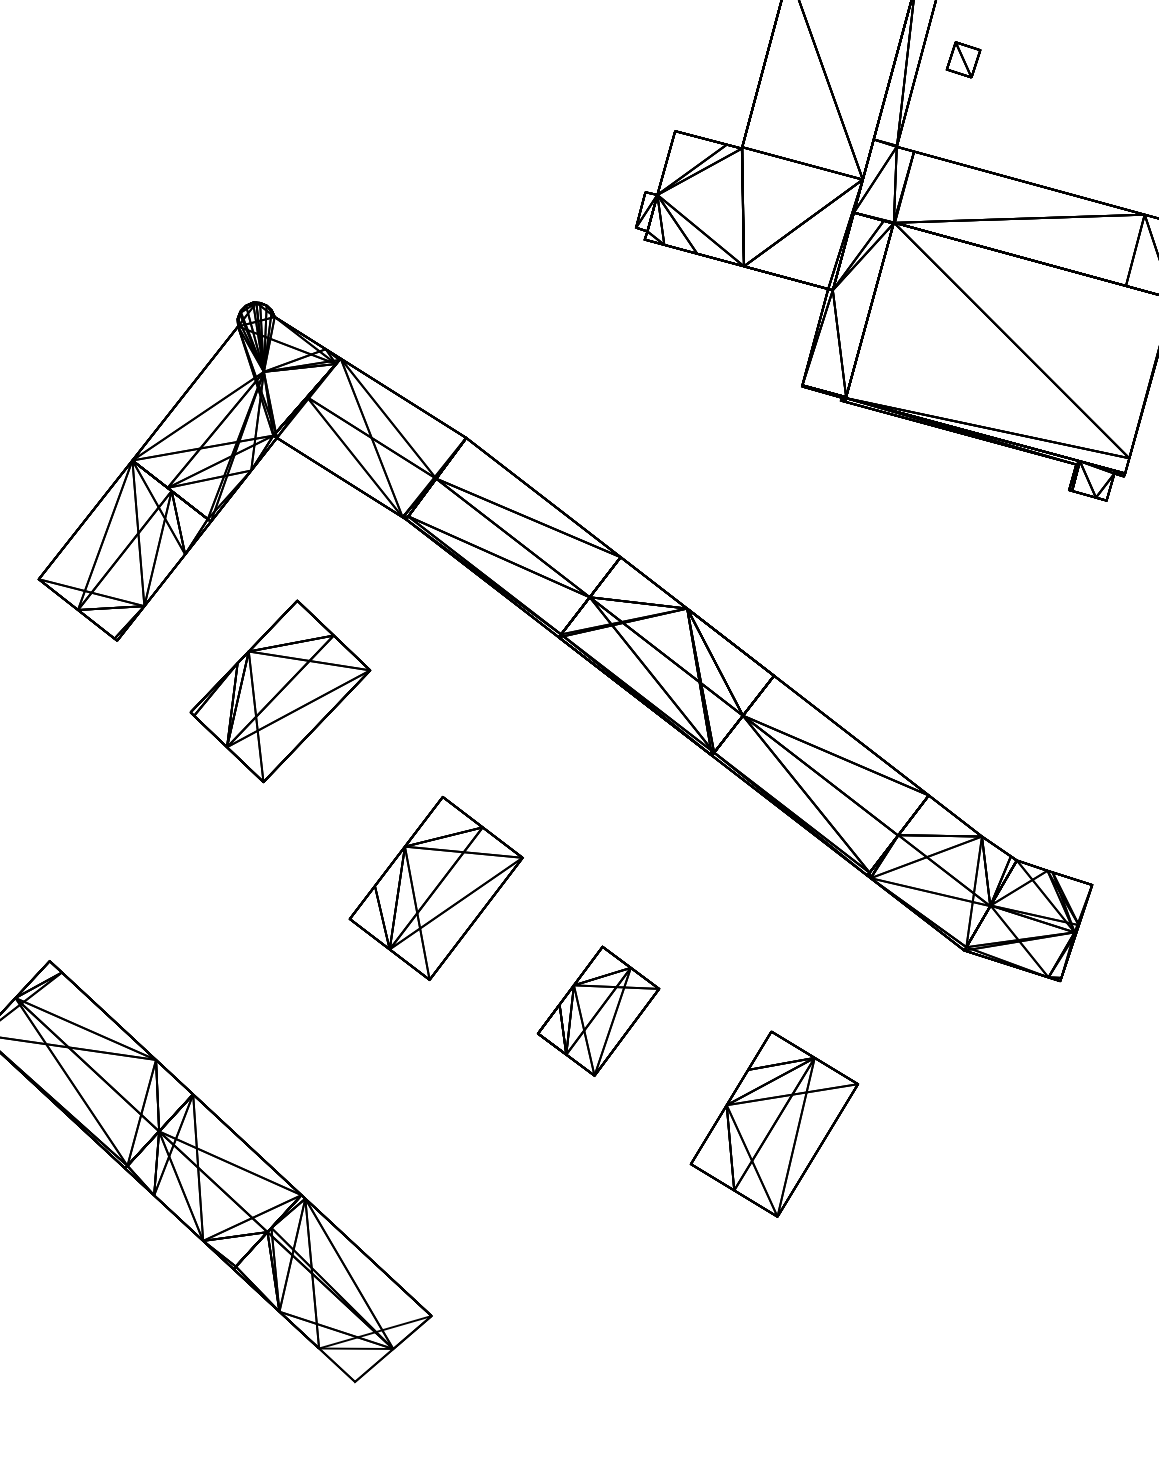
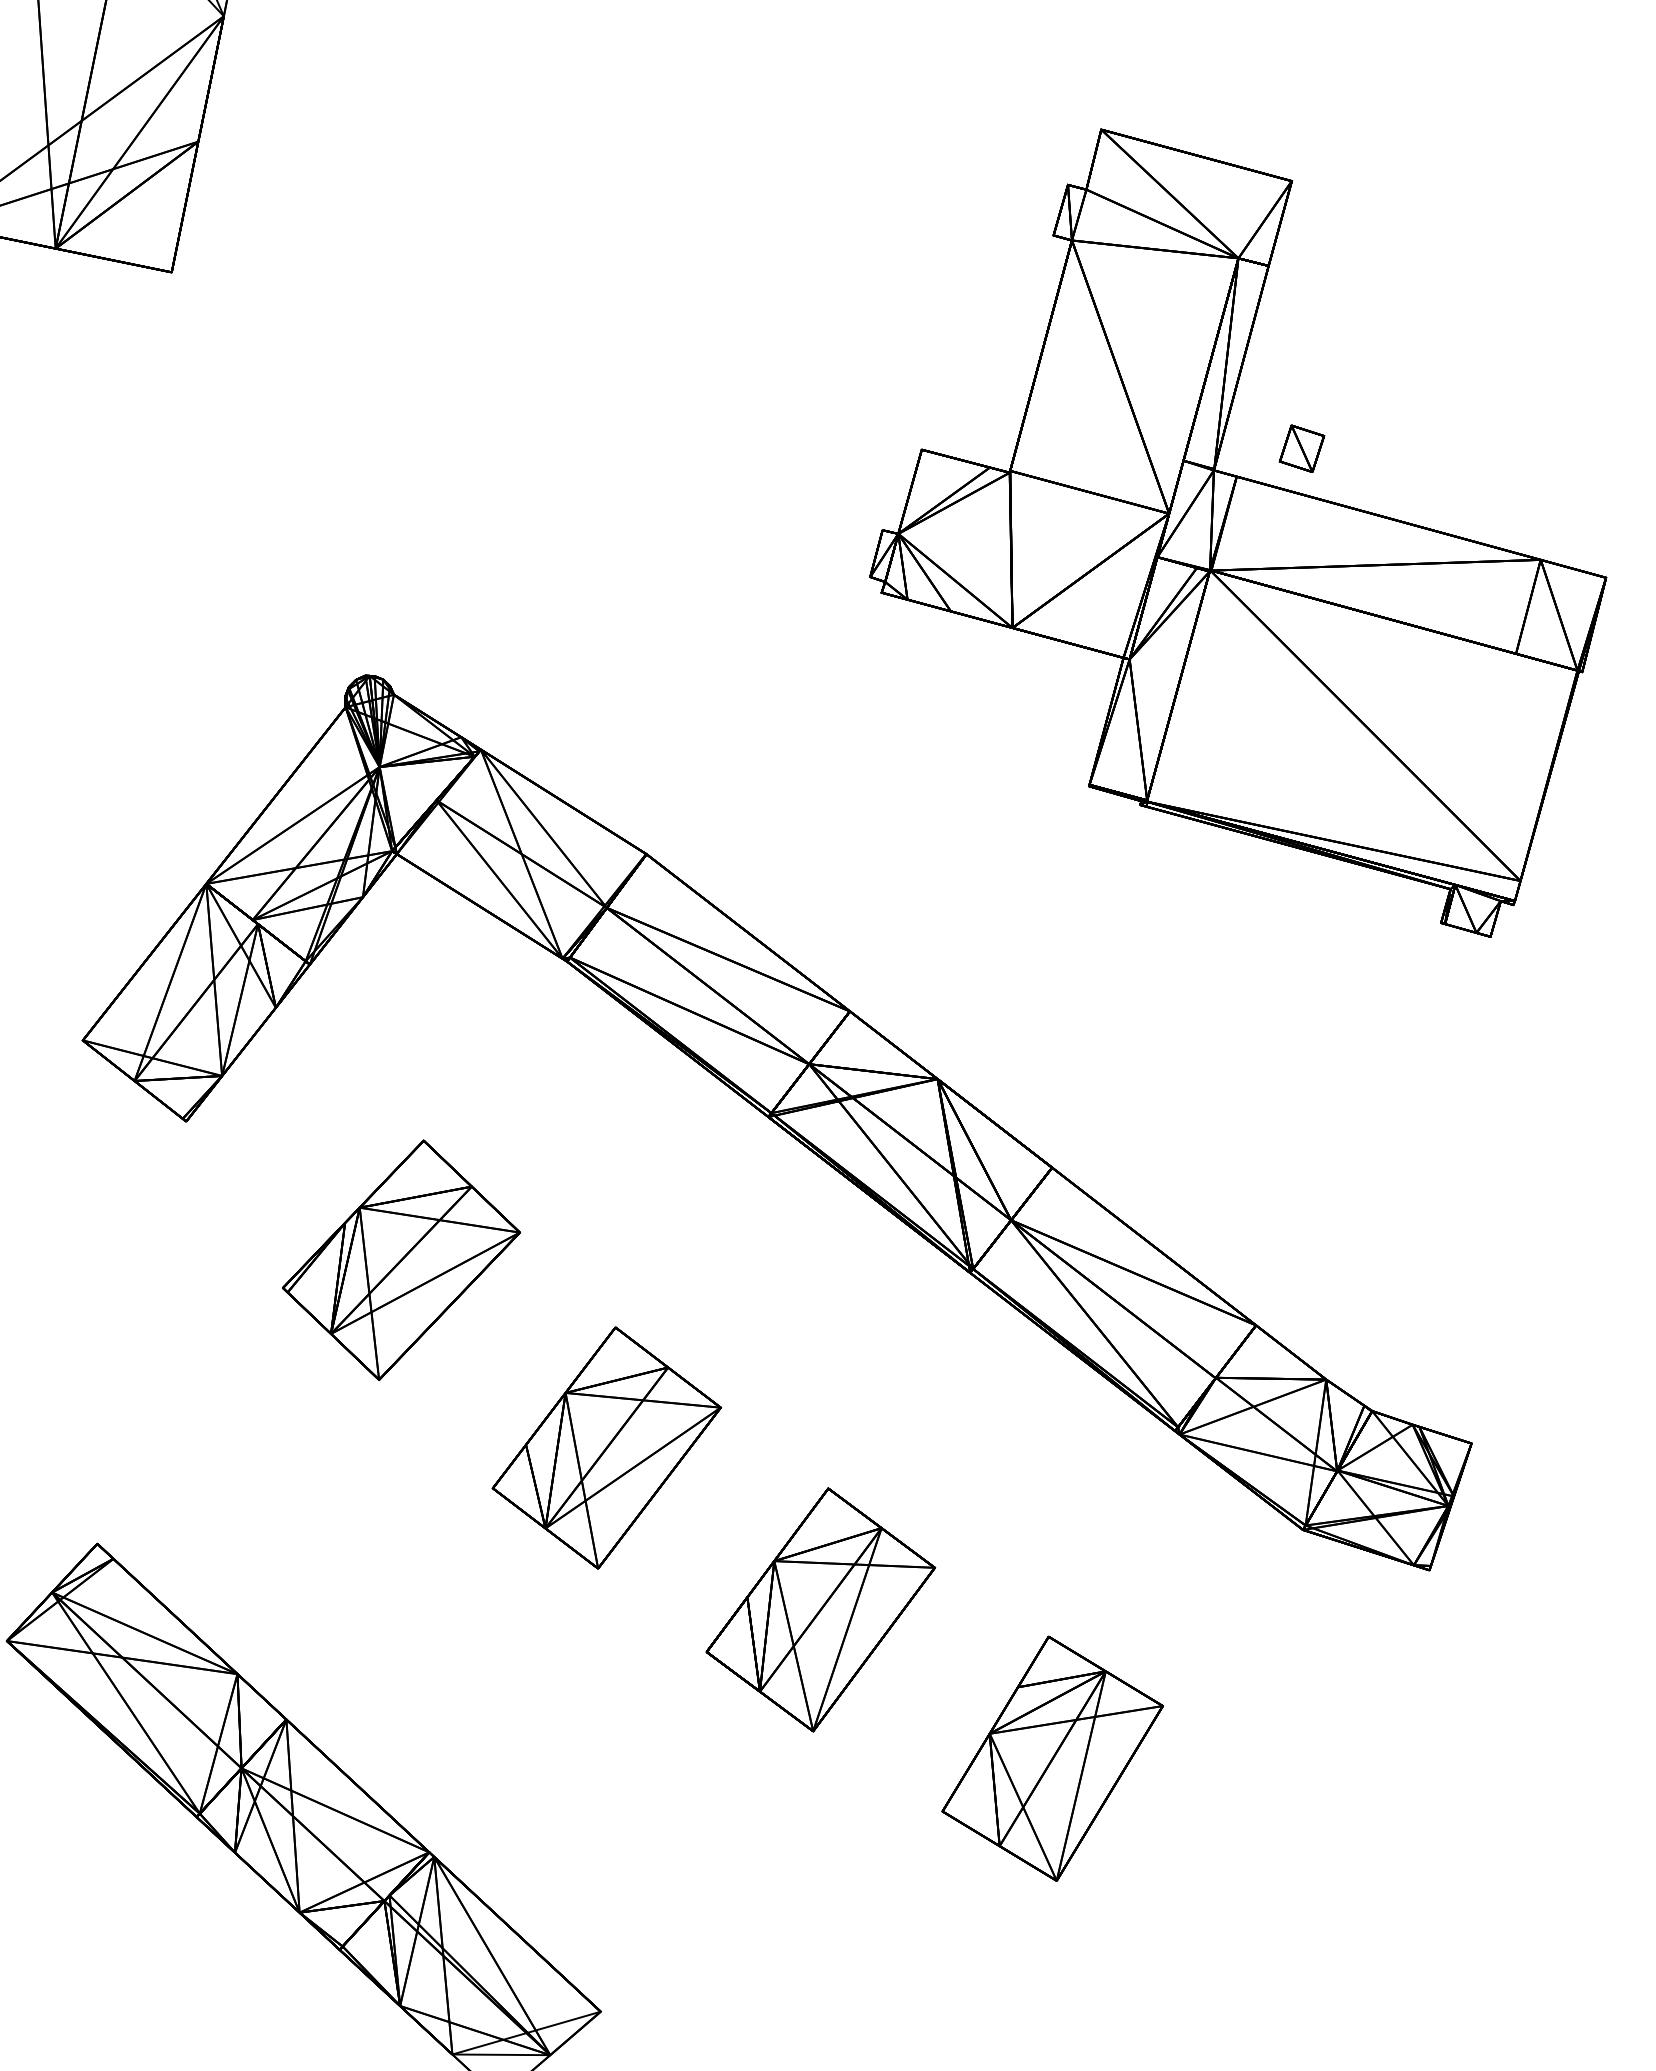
part: (963, 59) -> (1301, 448), moved
part: (280, 690) -> (401, 1259), moved
part: (598, 1010) -> (820, 1609), size x1.43

